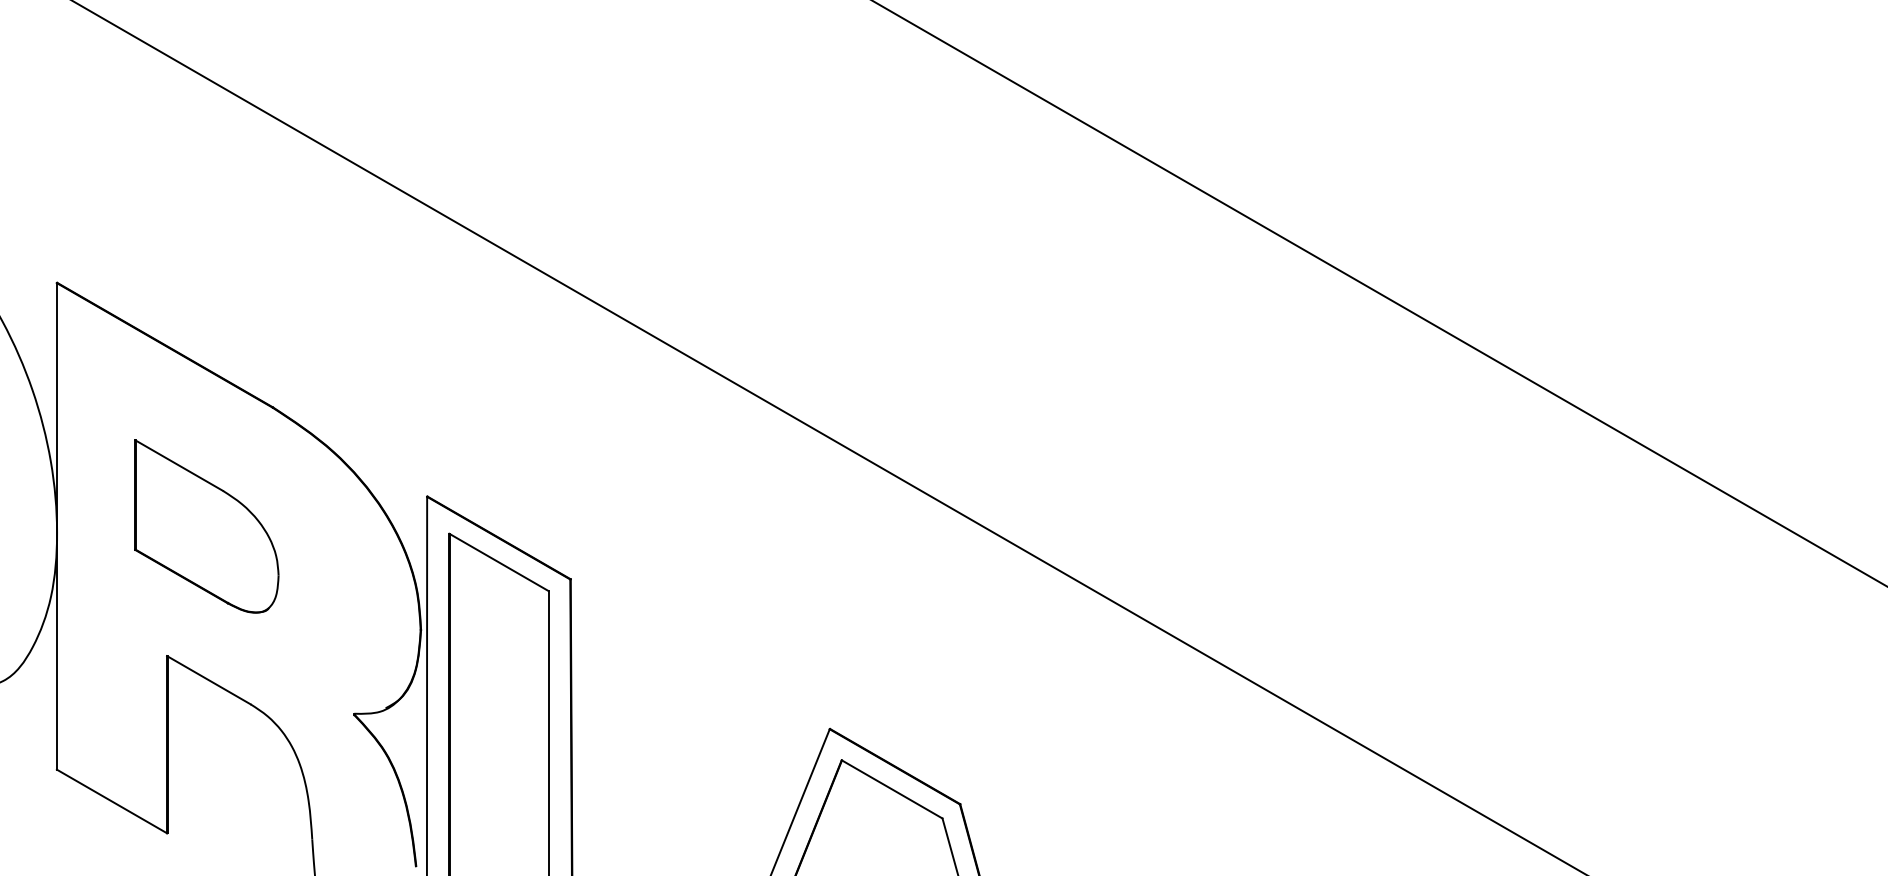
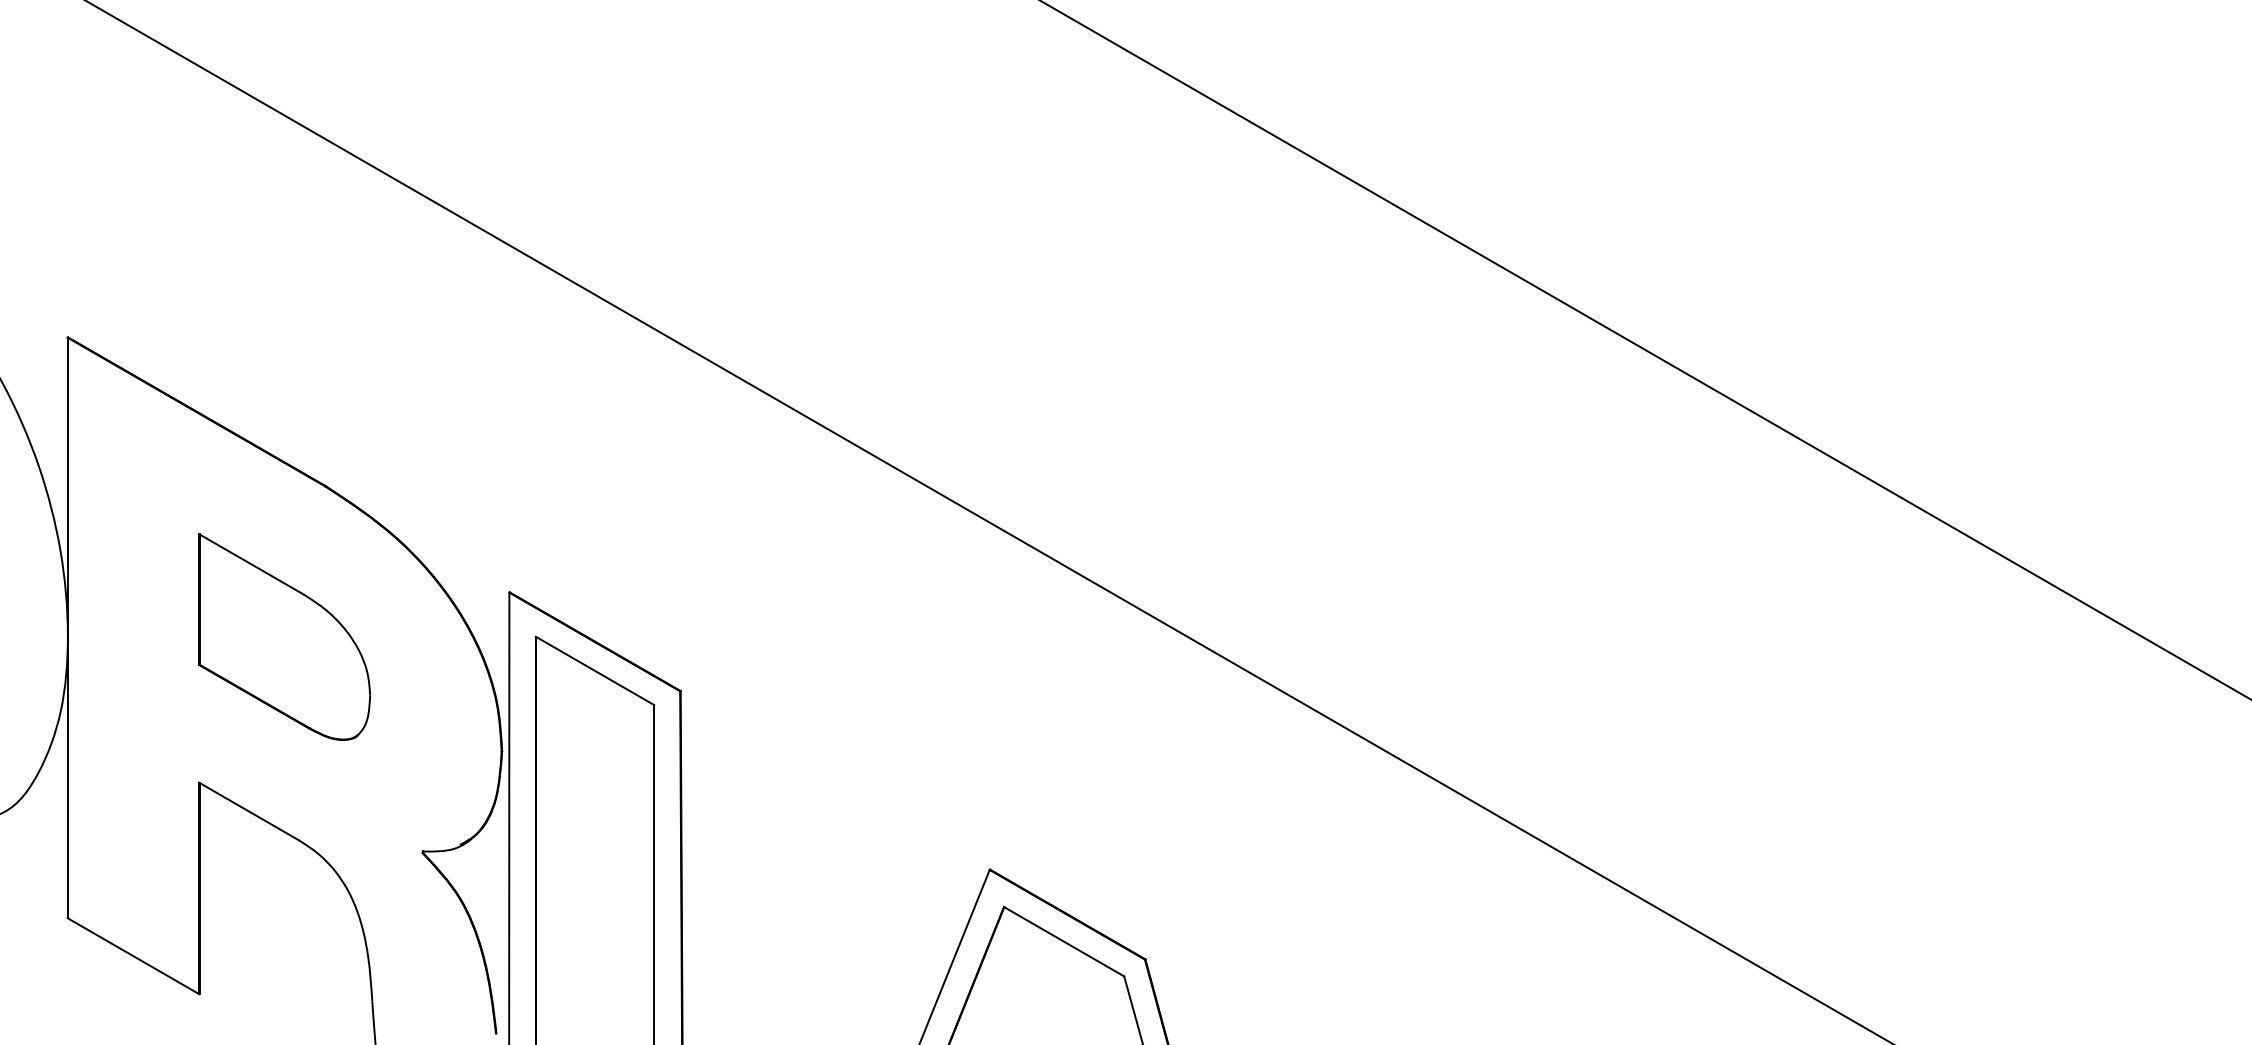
part: (206, 526) -> (284, 636), moved

